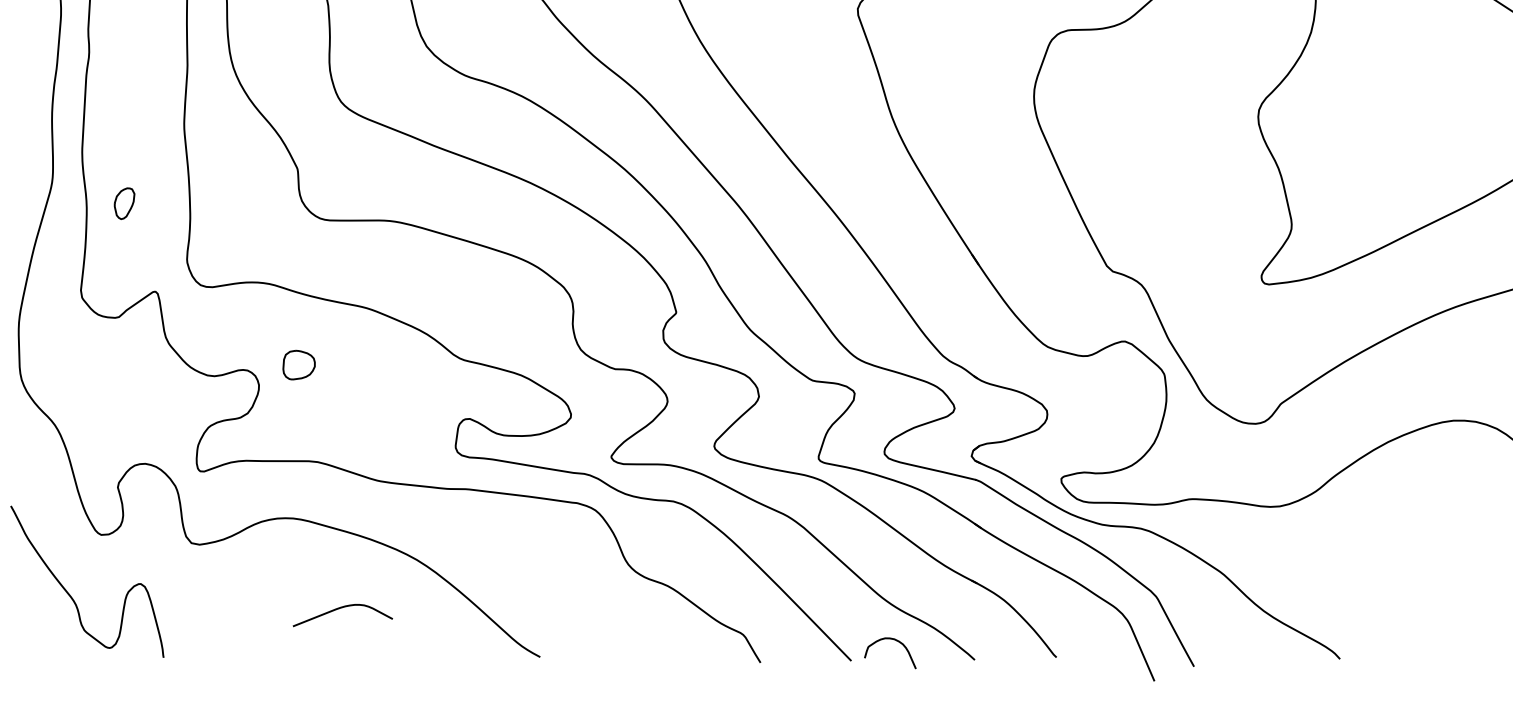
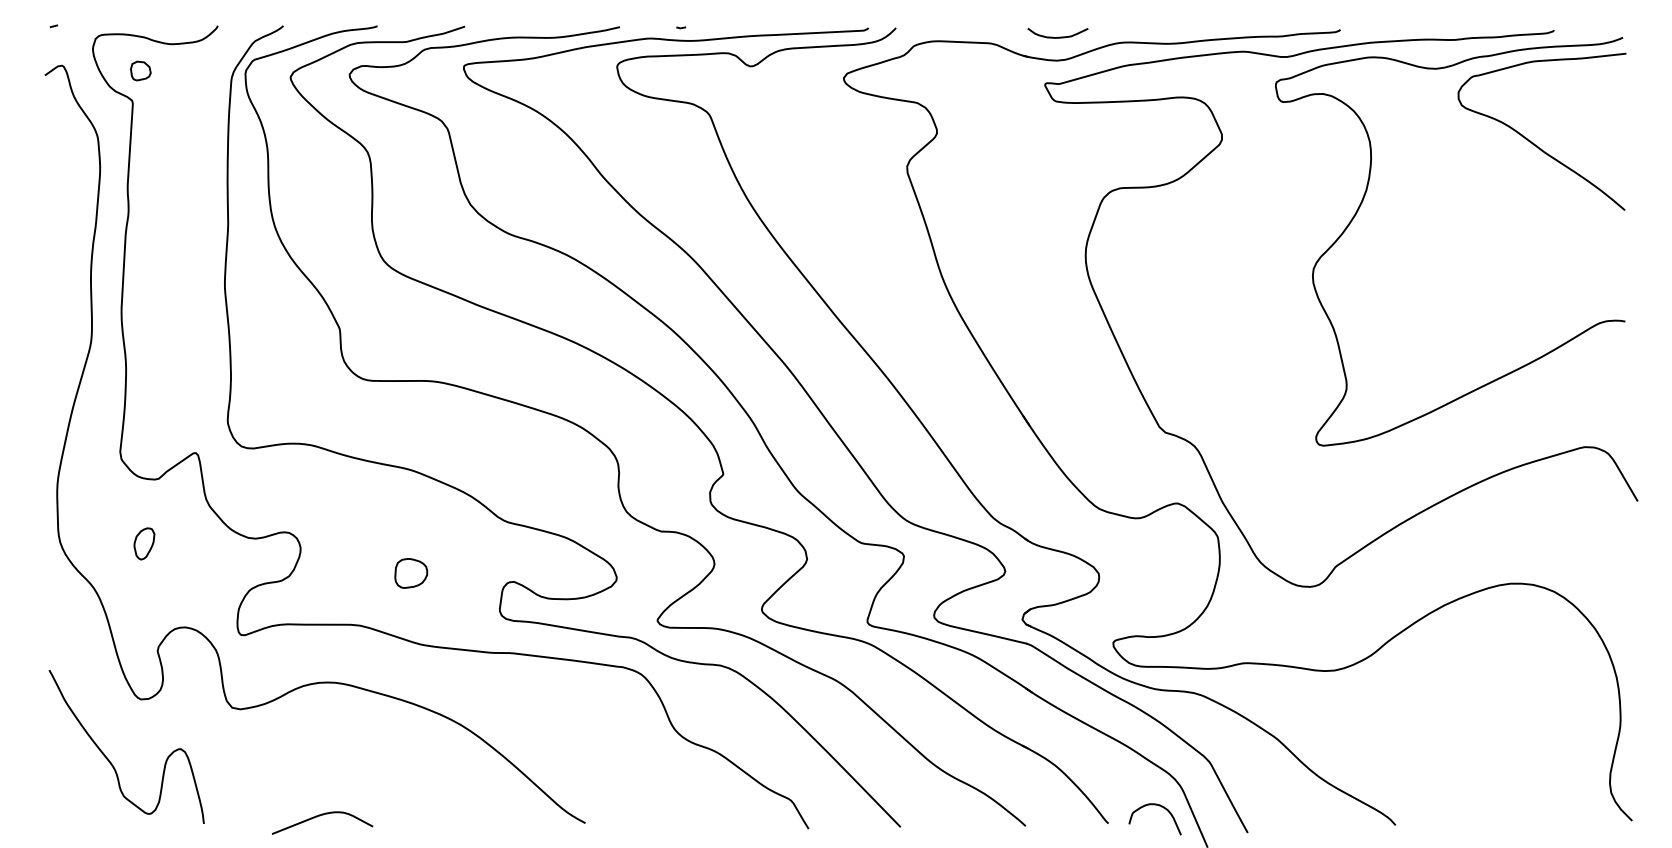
part: (124, 203) -> (144, 543), moved
part: (299, 365) -> (411, 573), moved
curve: (340, 609) -> (320, 816), moved
curve: (896, 641) -> (1161, 807), moved

